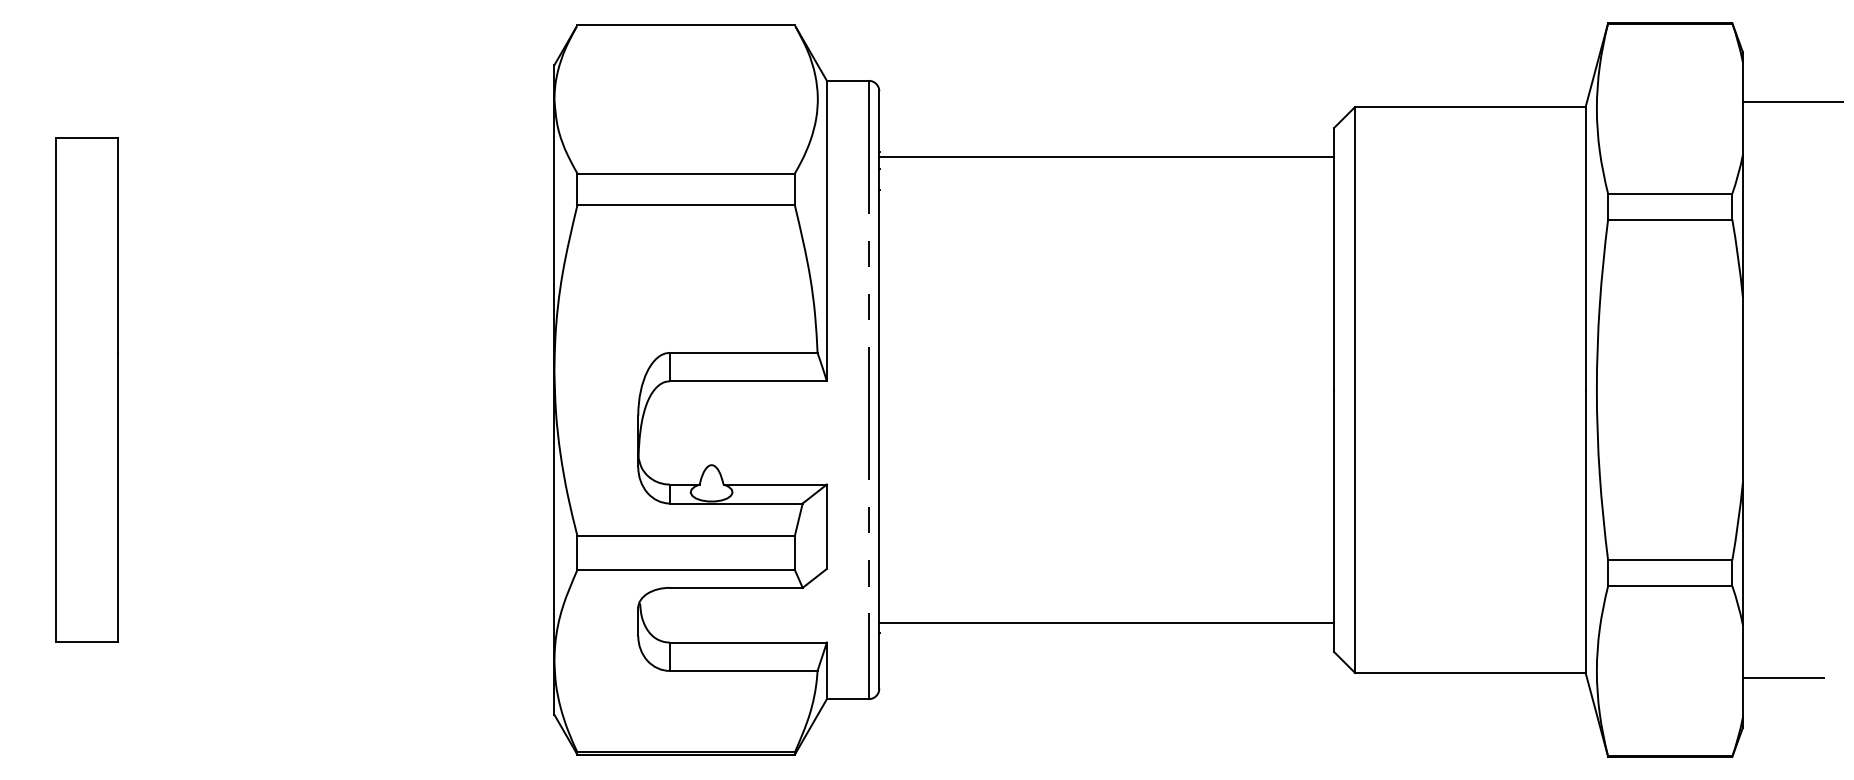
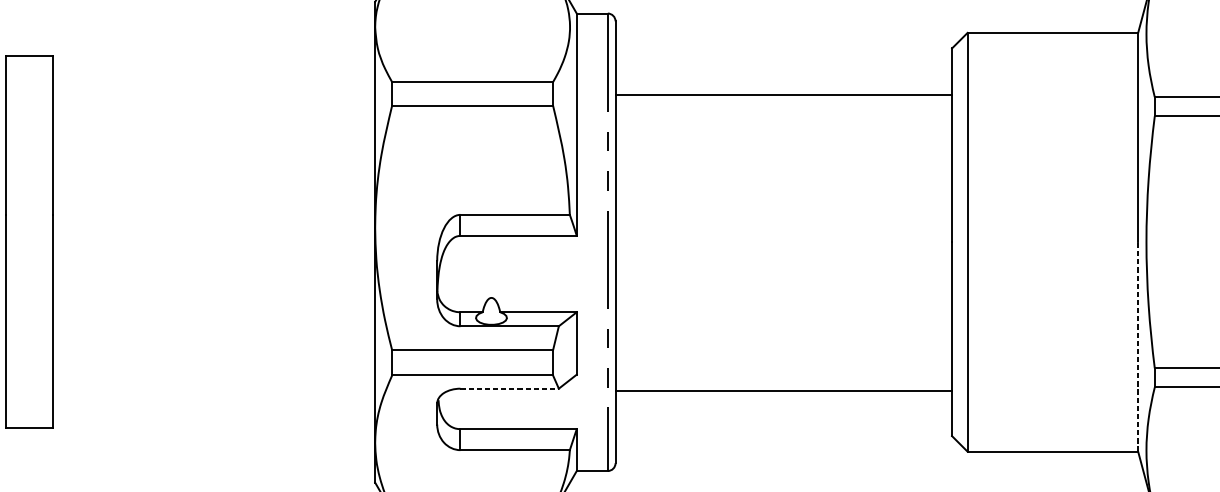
line: (1106, 157) -> (783, 95), moved
line: (1585, 530) -> (1138, 346), solid -> dashed
line: (736, 587) -> (509, 388), solid -> dashed
line: (1106, 622) -> (783, 390), moved

